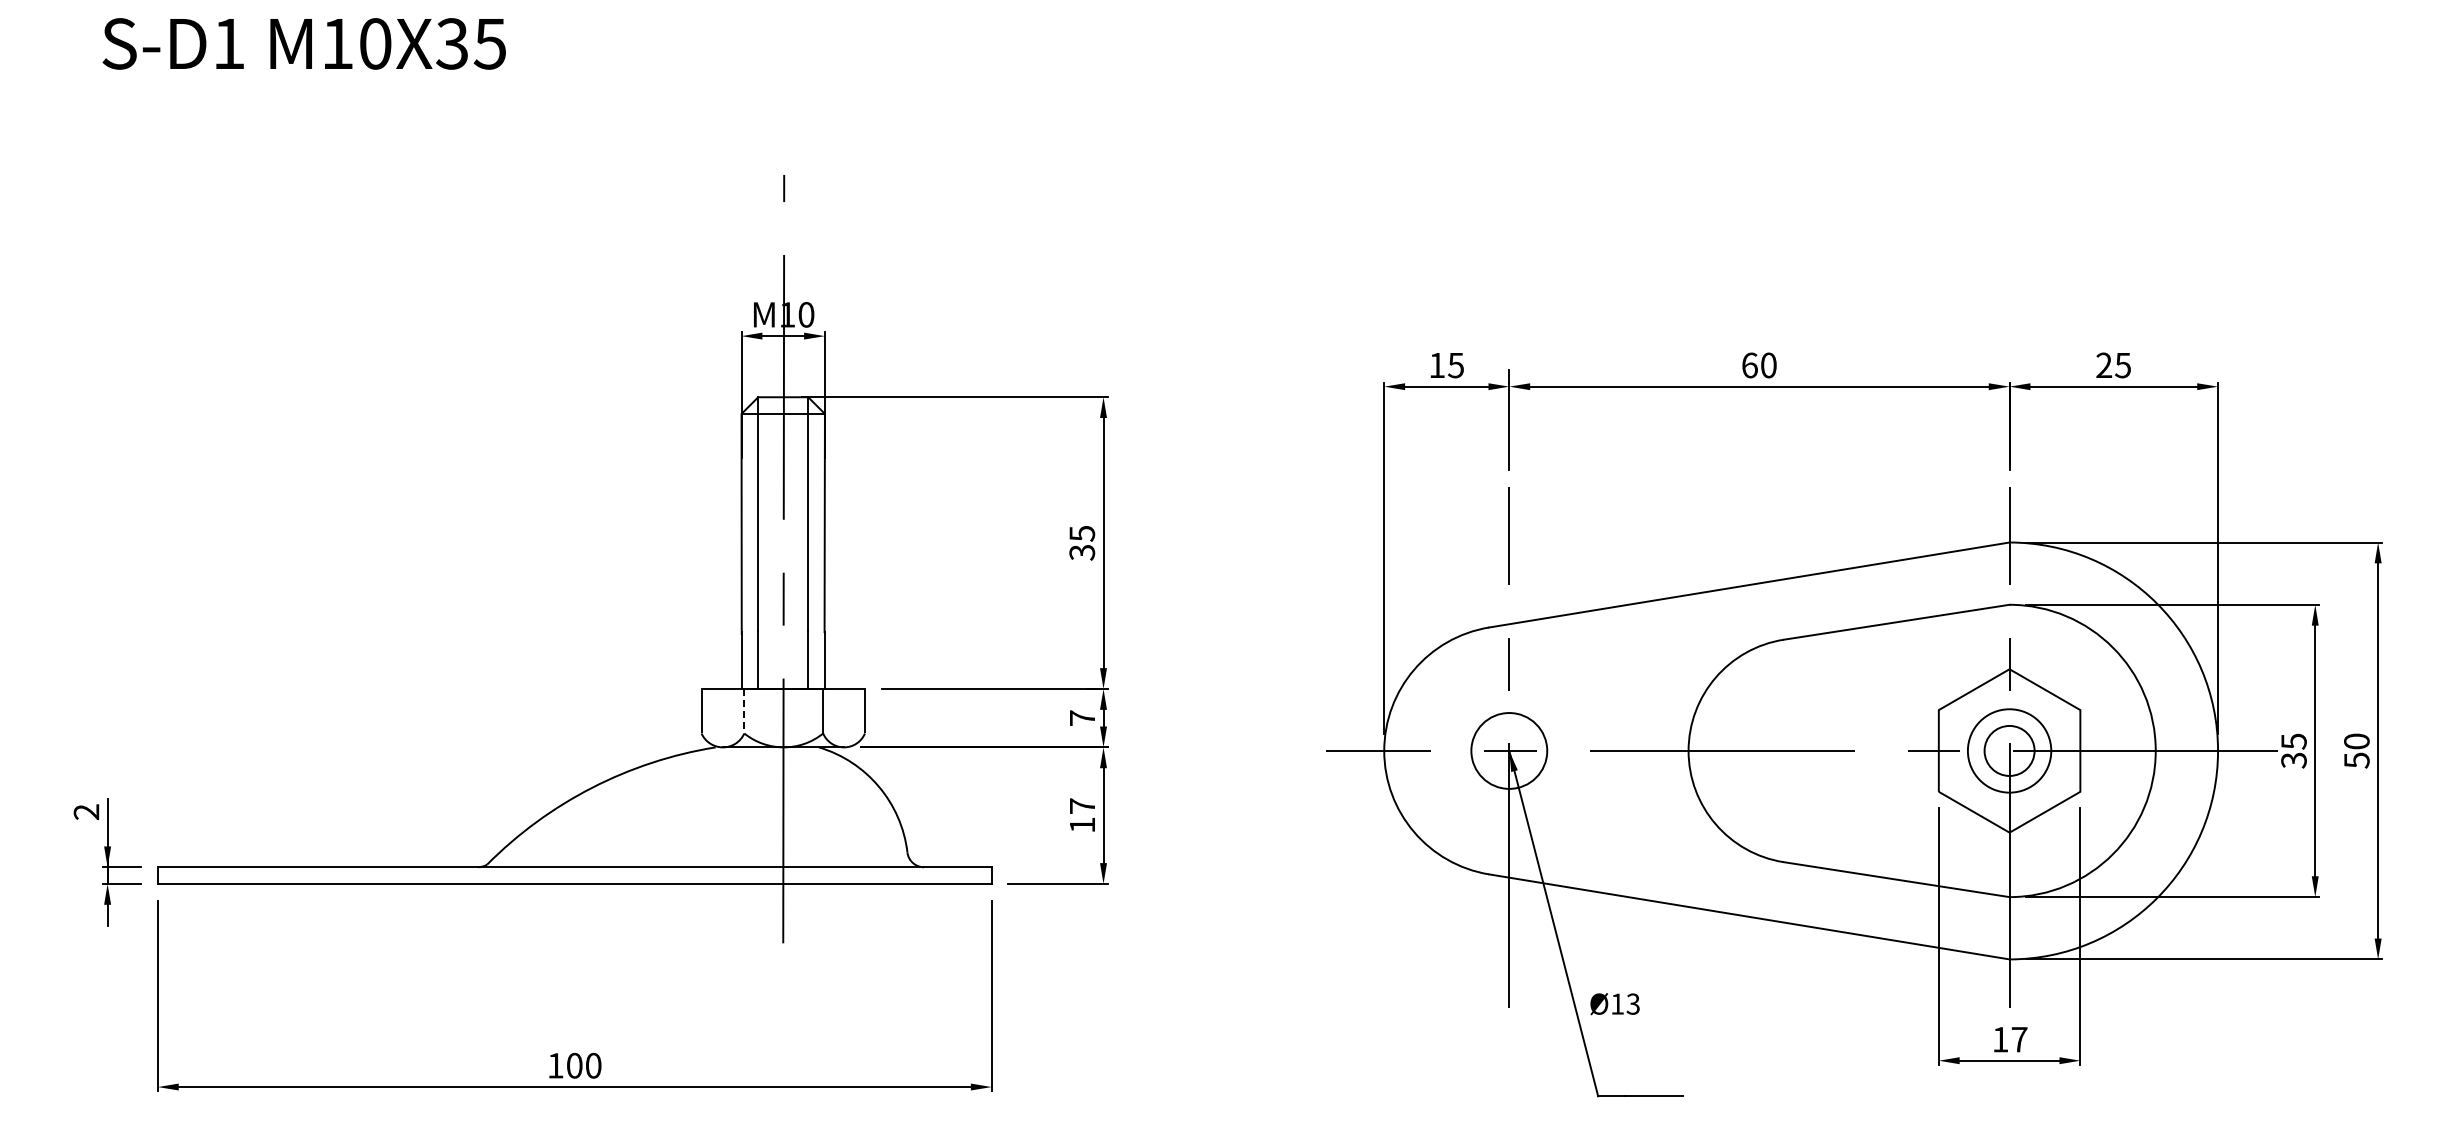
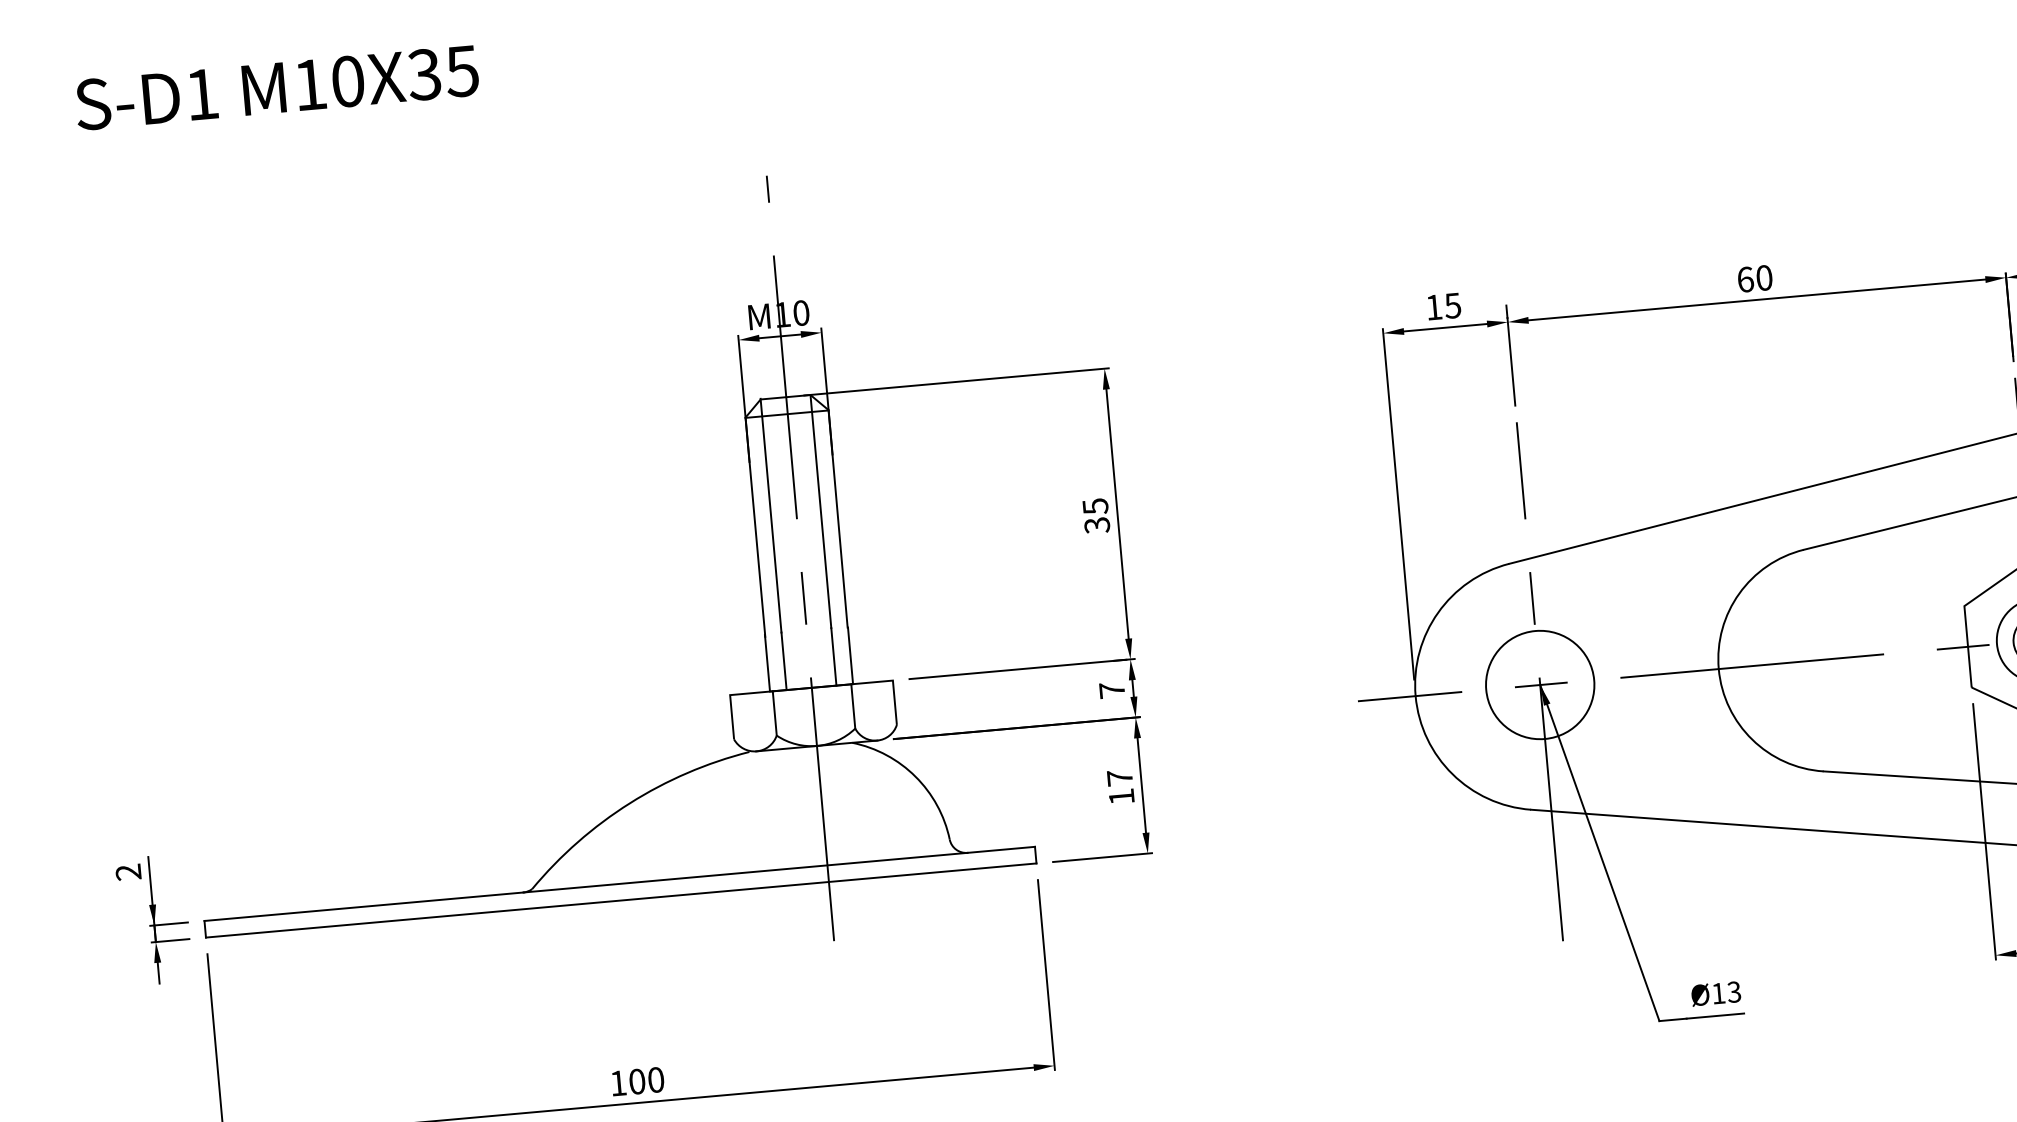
line: (744, 711) -> (774, 713), dashed -> solid
circle: (1509, 750) -> (1540, 684), size x1.43
text: (1614, 1004) -> (1715, 994), moved

